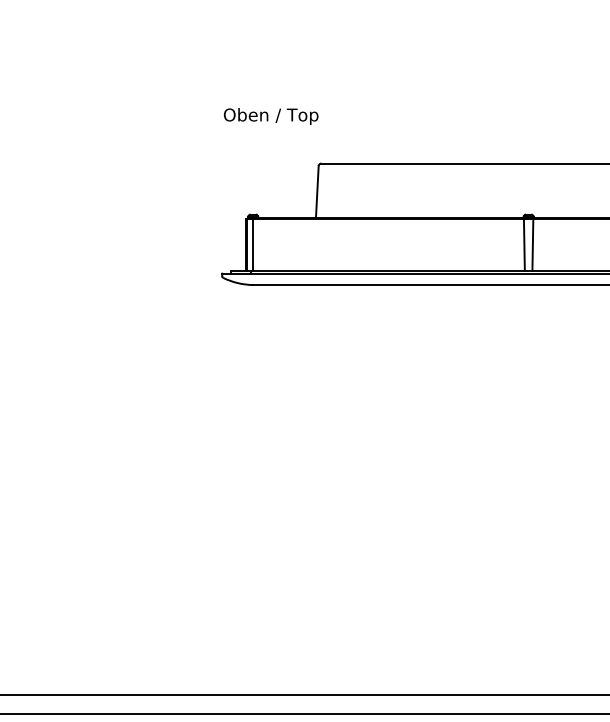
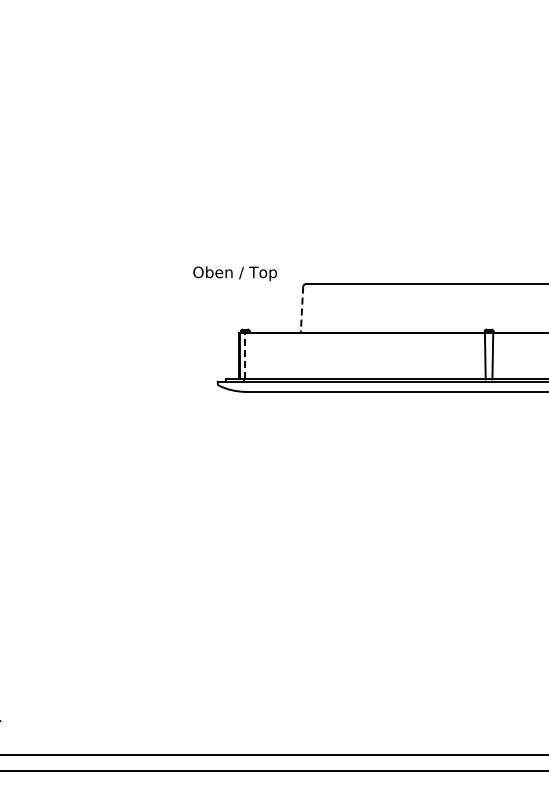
text: (270, 116) -> (234, 273), moved
line: (316, 193) -> (301, 310), solid -> dashed
line: (253, 243) -> (245, 355), solid -> dashed

